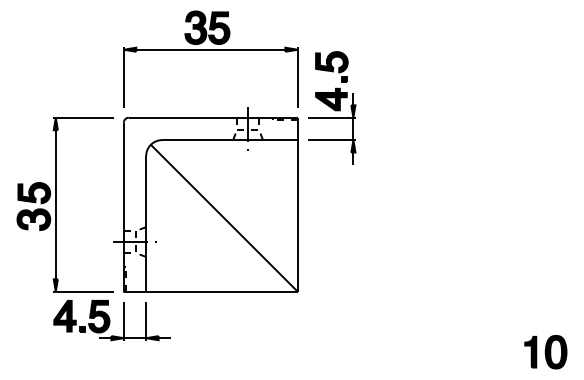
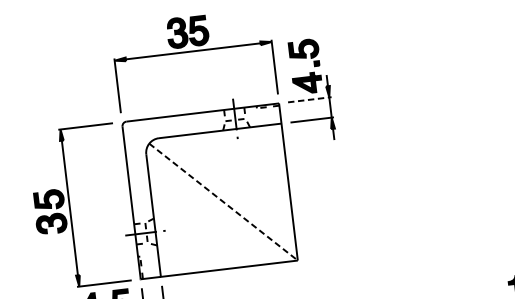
line: (332, 117) -> (310, 99), solid -> dashed
line: (224, 218) -> (223, 202), solid -> dashed

